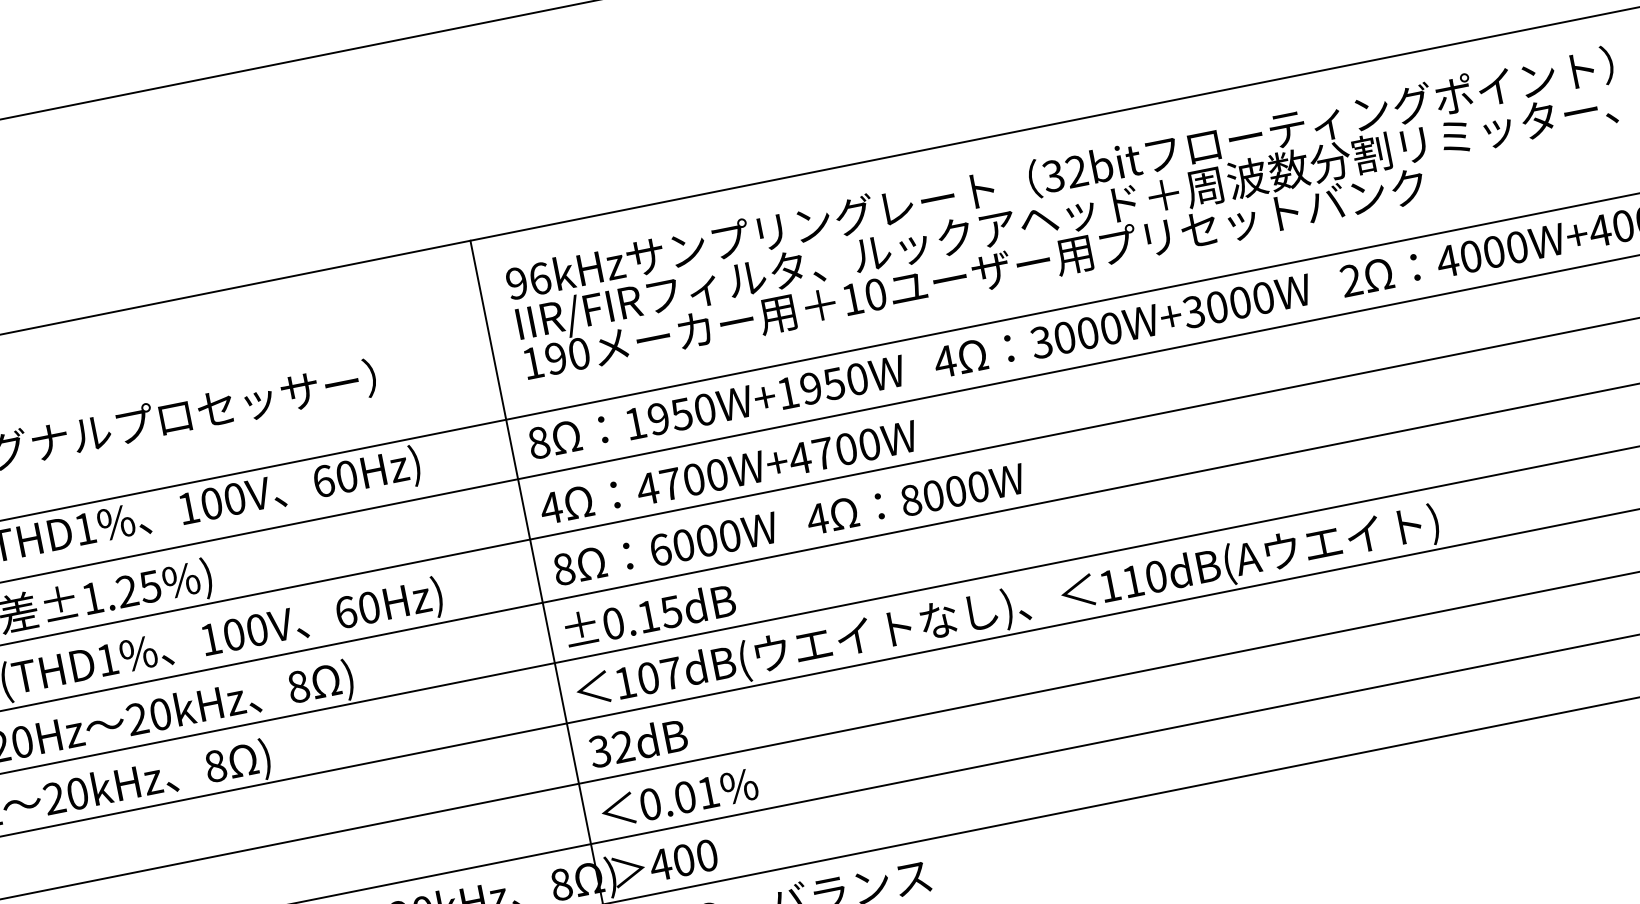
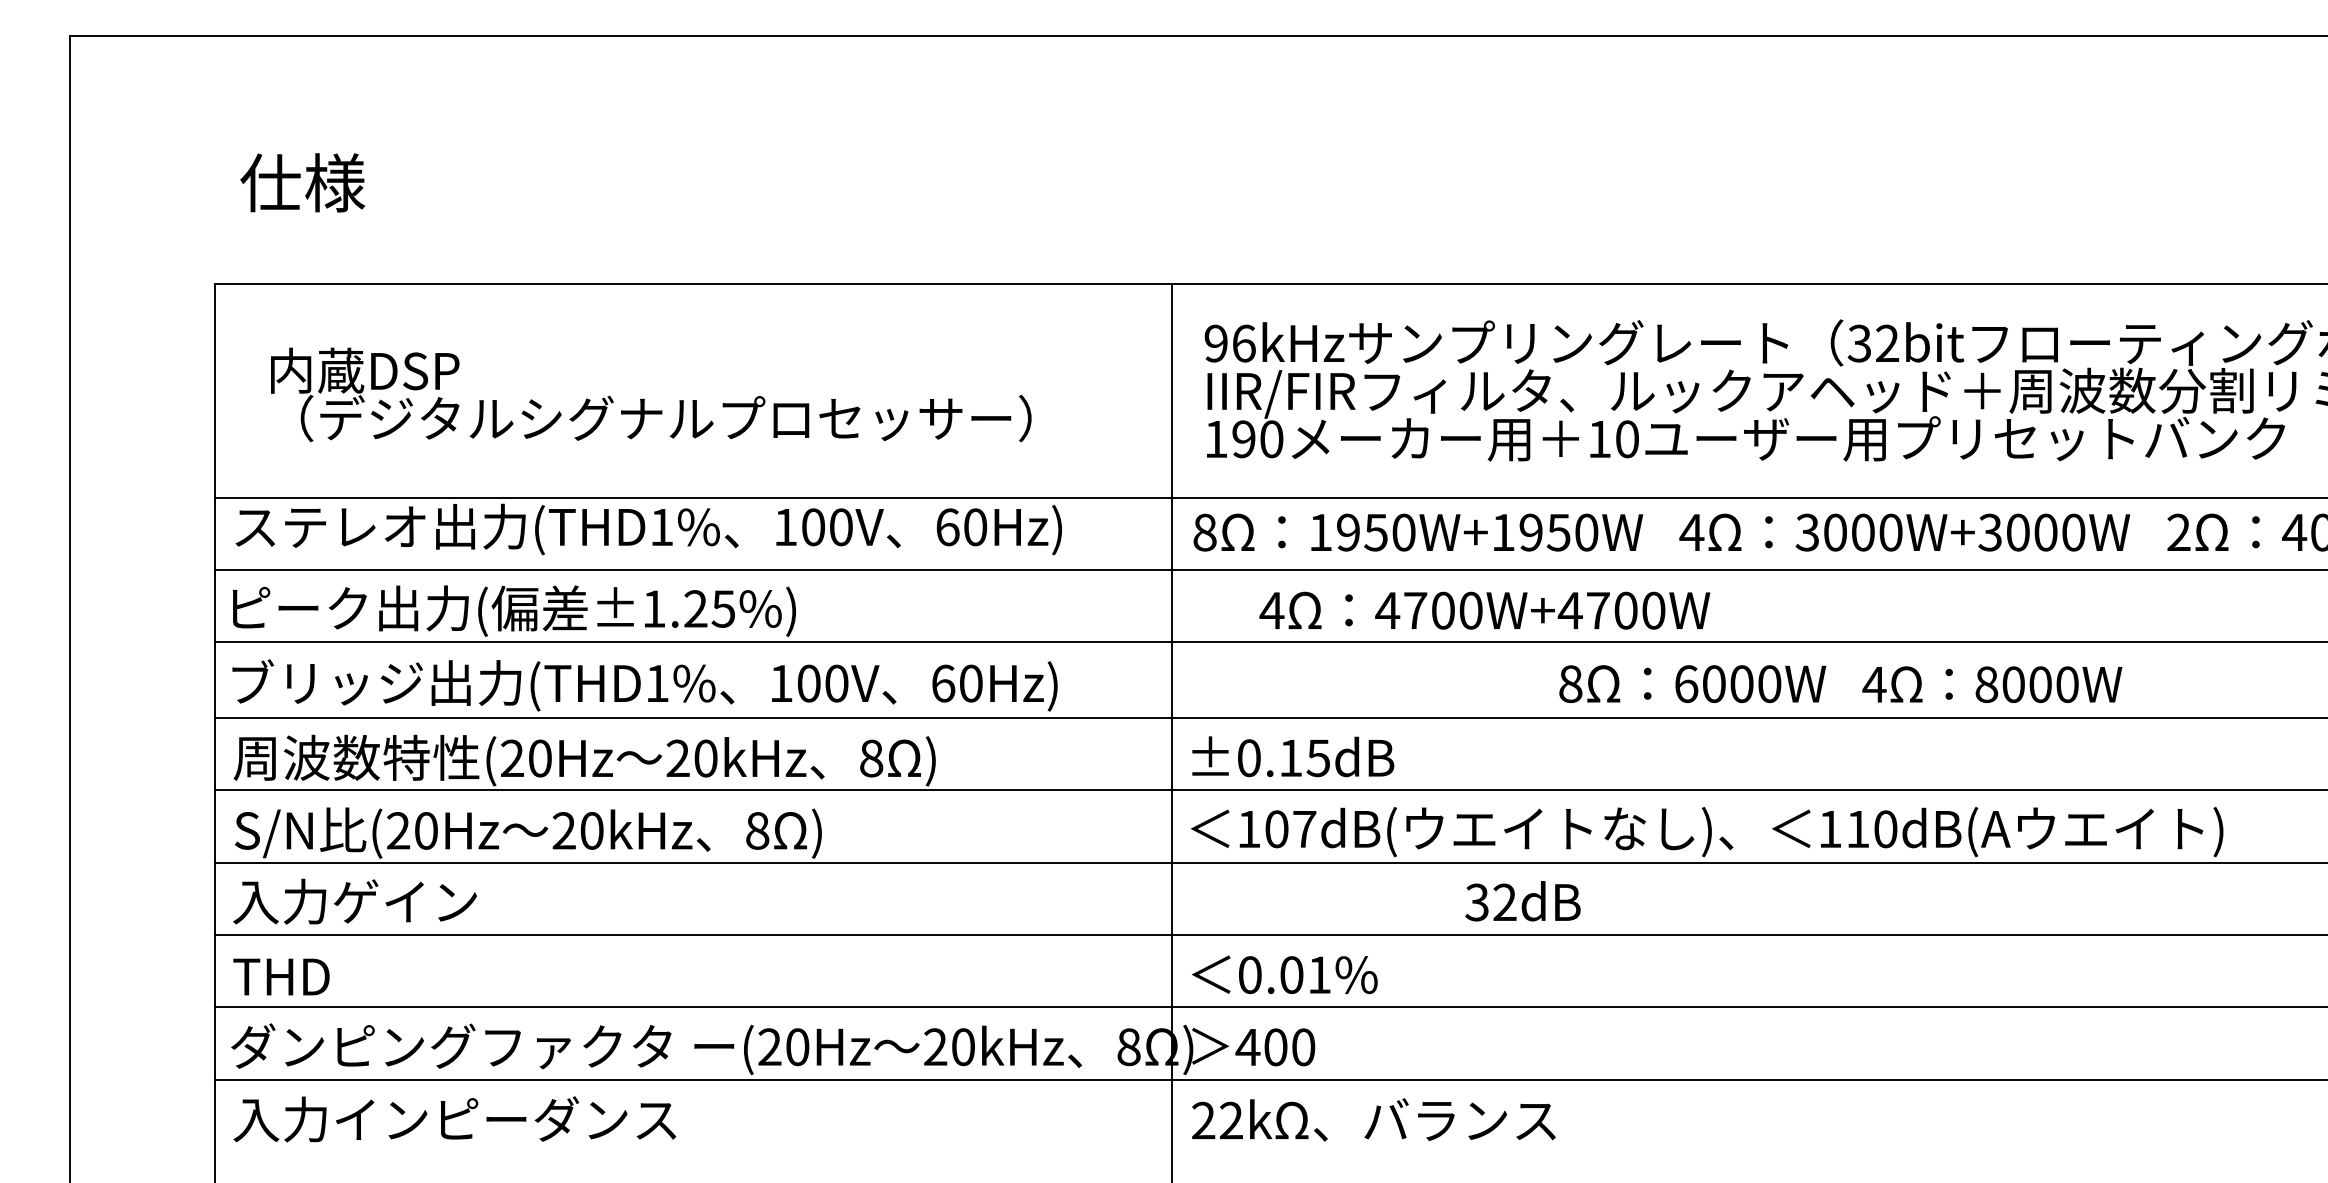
text: (728, 472) -> (1484, 610), moved
text: (789, 524) -> (1840, 684), moved
text: (637, 743) -> (1522, 901), moved

